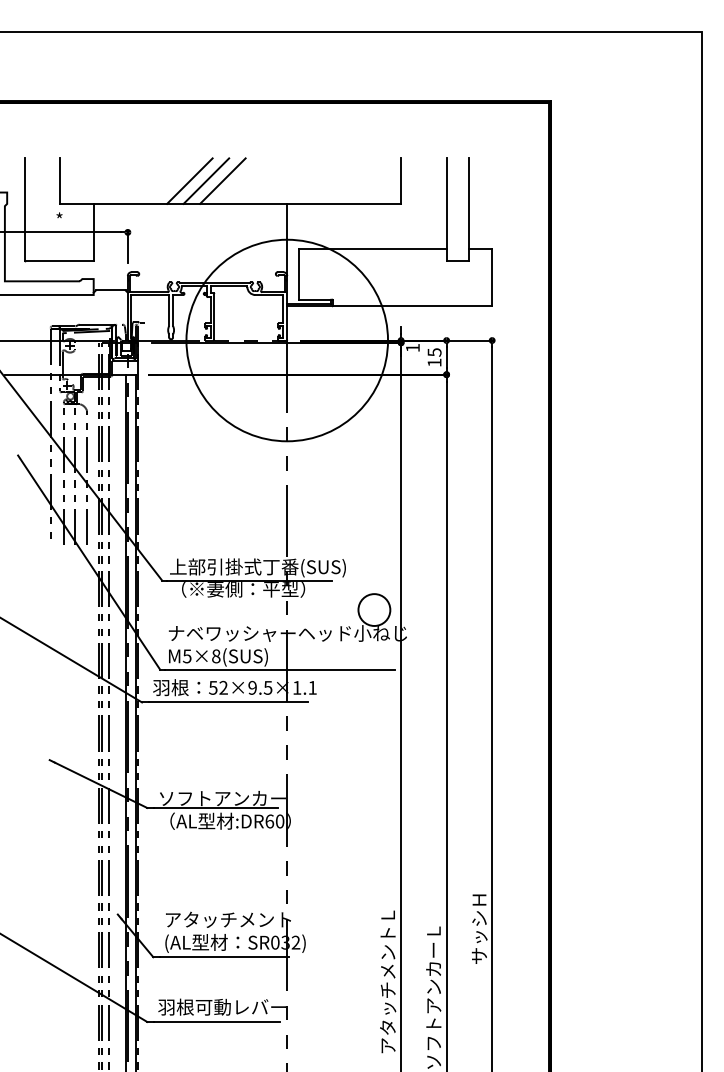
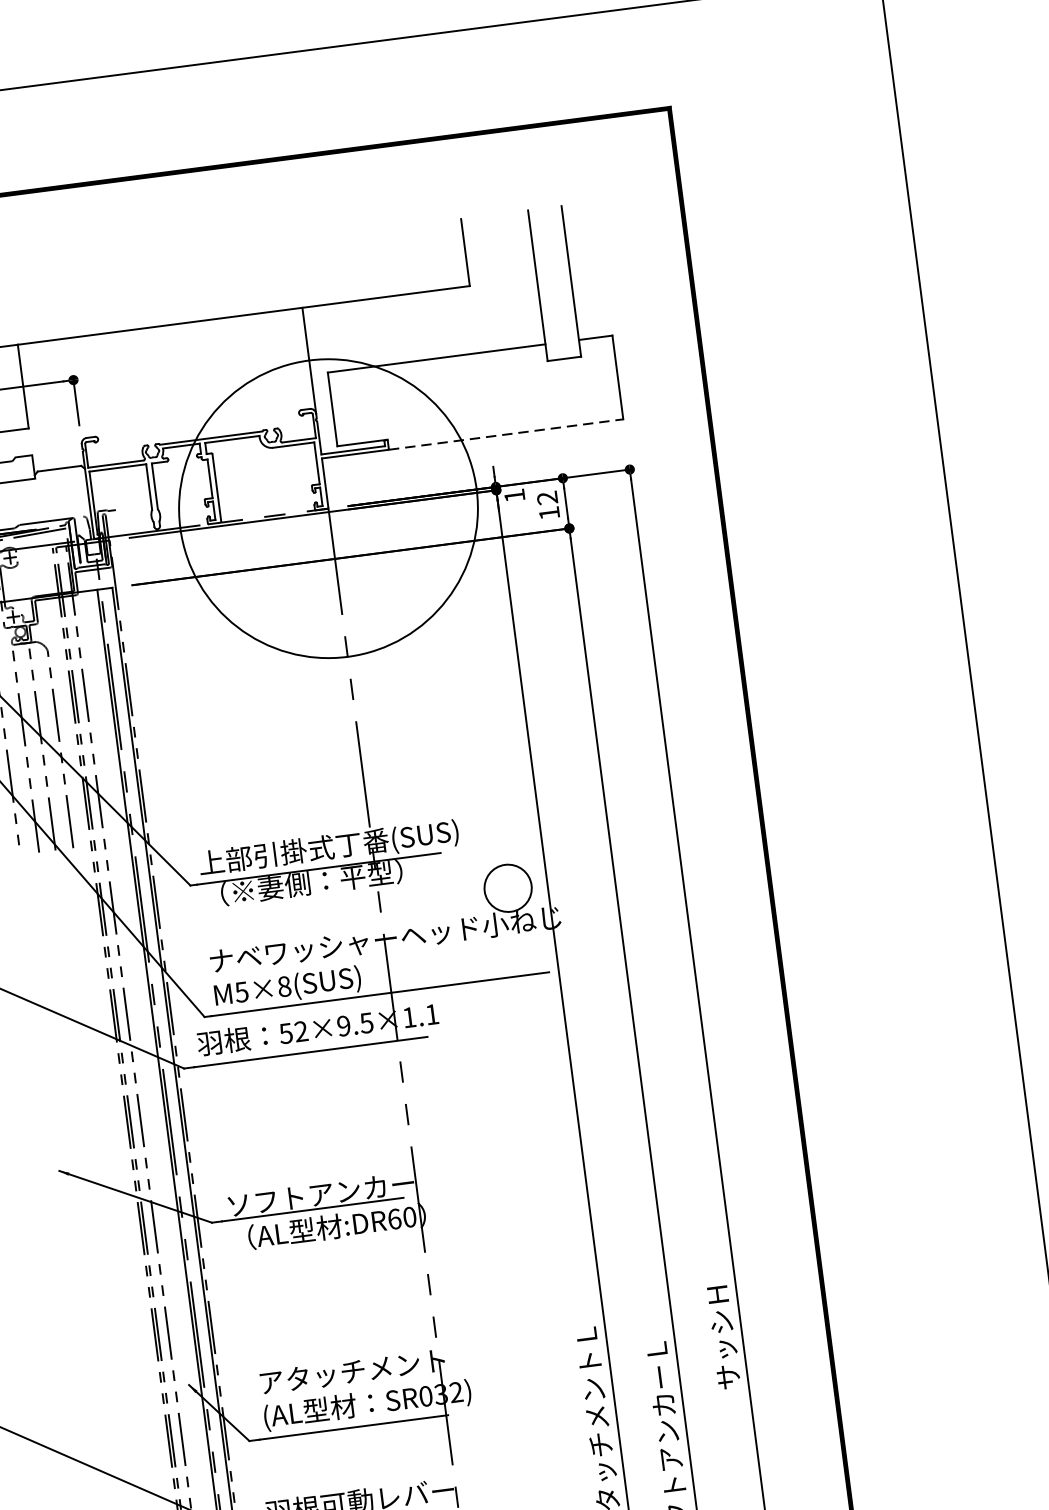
line: (189, 180) -> (154, 292), removed
line: (206, 180) -> (179, 288), removed
line: (222, 180) -> (202, 285), removed
line: (412, 306) -> (506, 434), solid -> dashed
text: (434, 352) -> (547, 498), 15 -> 12

